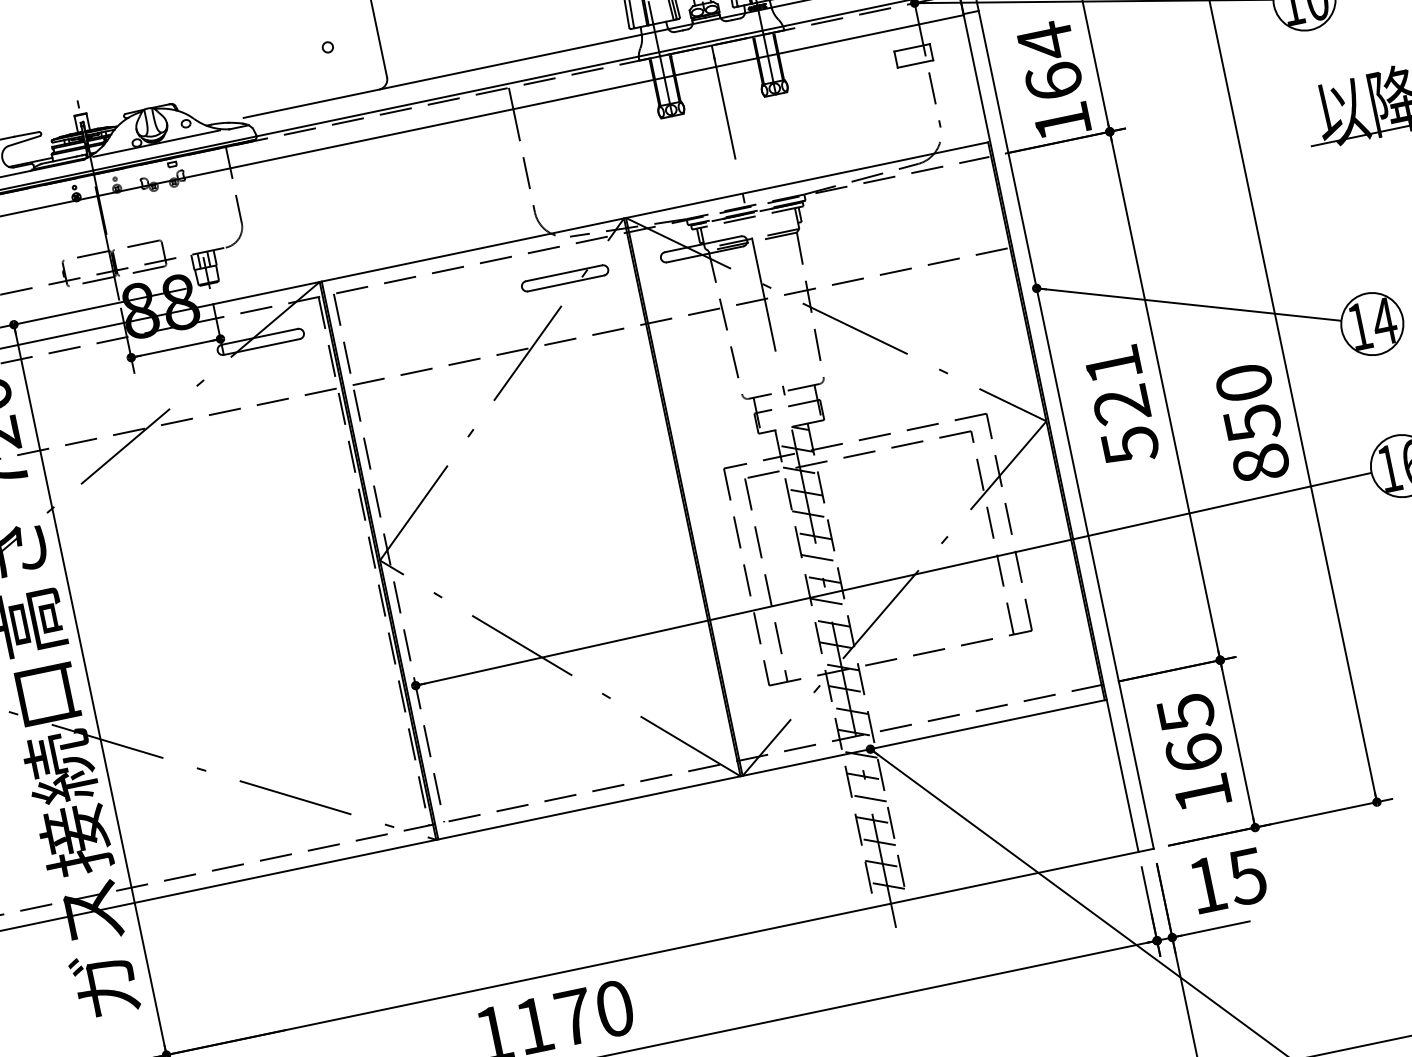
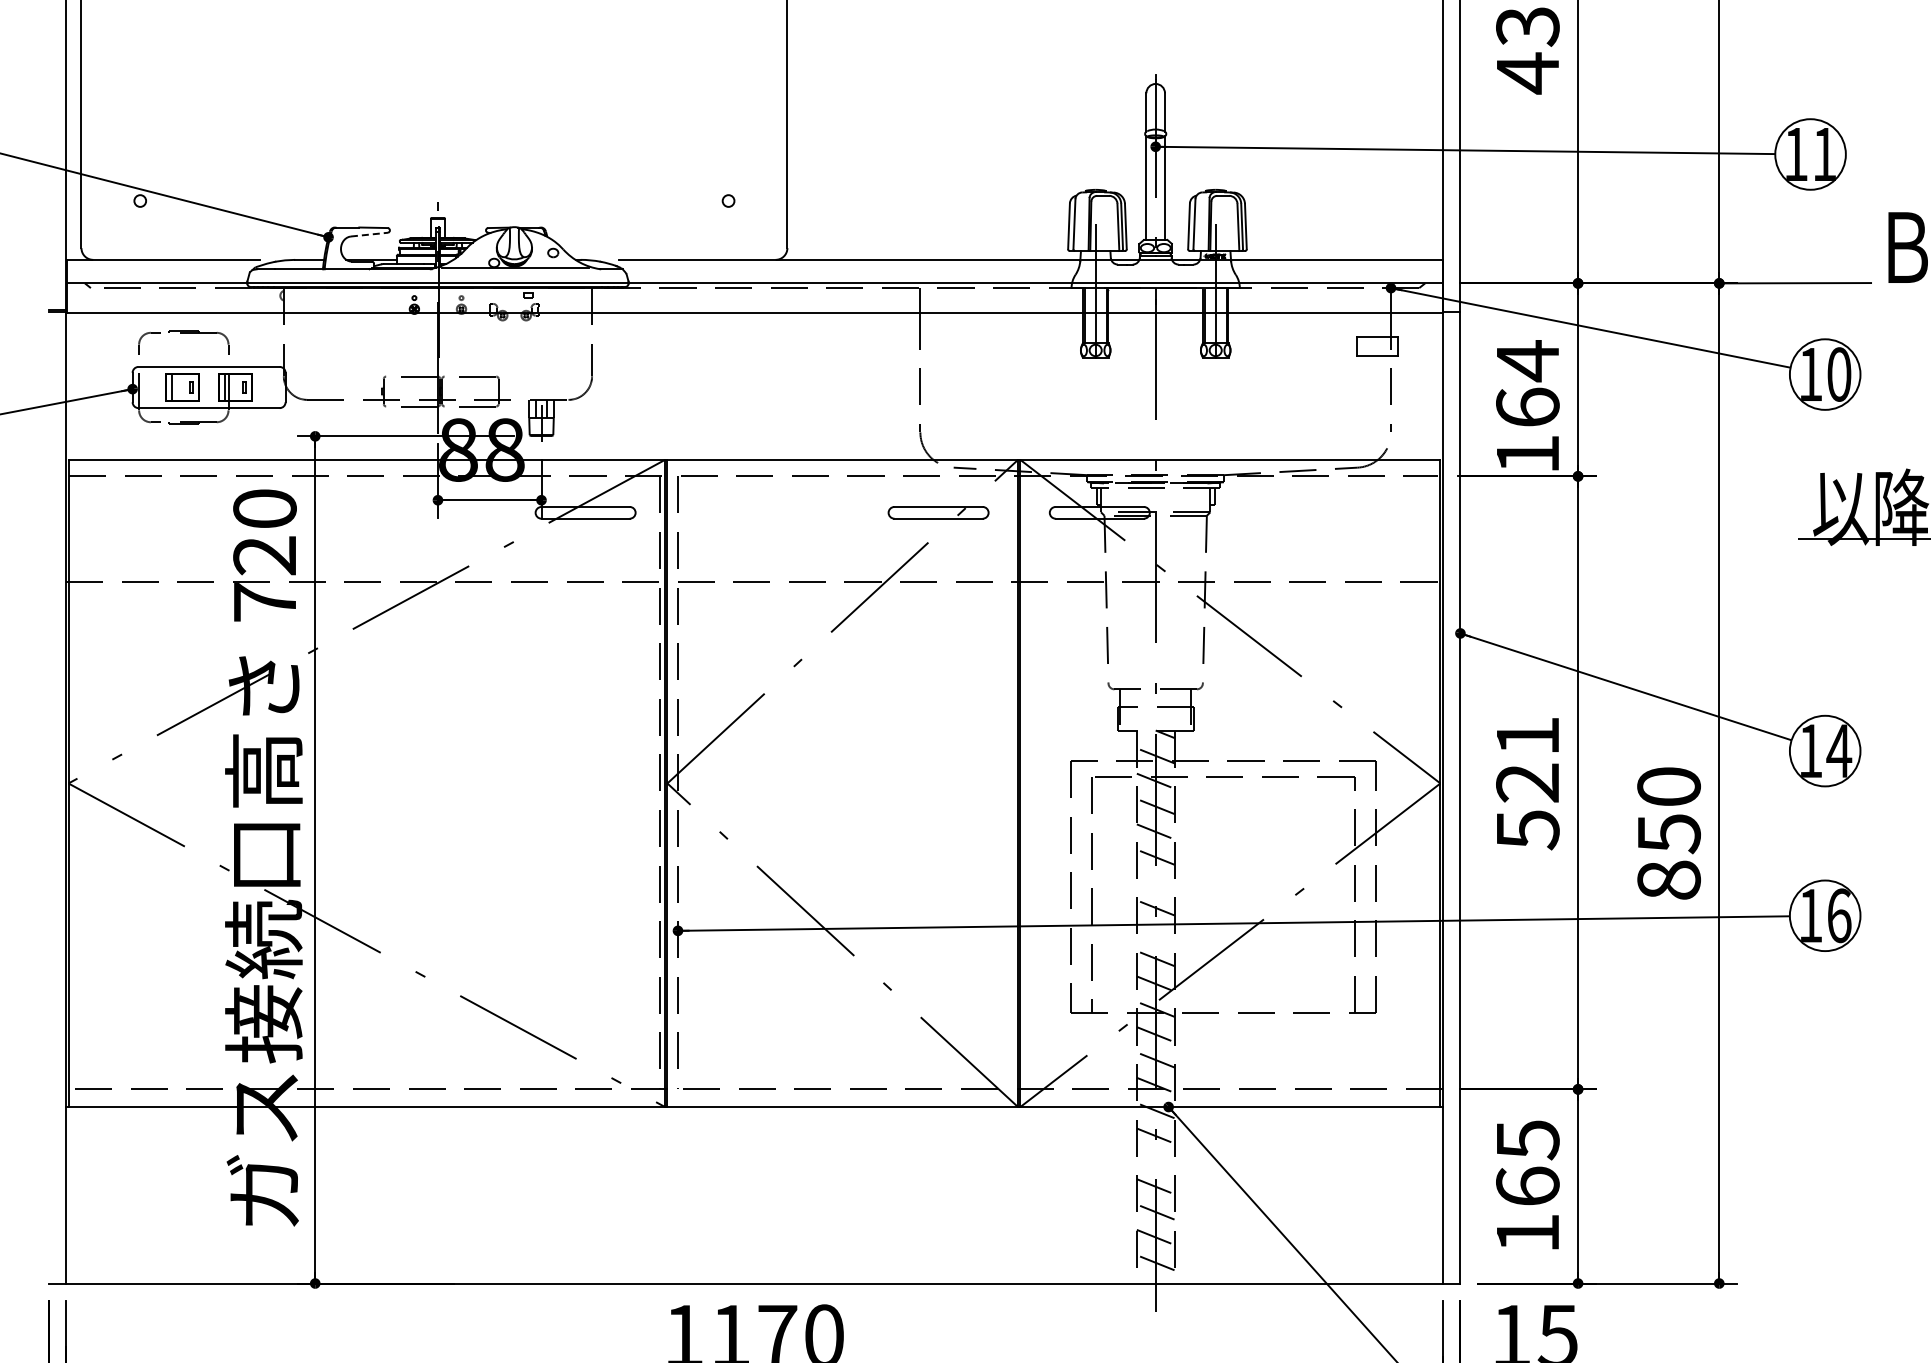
line: (24, 140) -> (369, 234), solid -> dashed
line: (818, 557) -> (1155, 882), removed
line: (827, 601) -> (1155, 932), removed
line: (868, 797) -> (1155, 1160), removed

